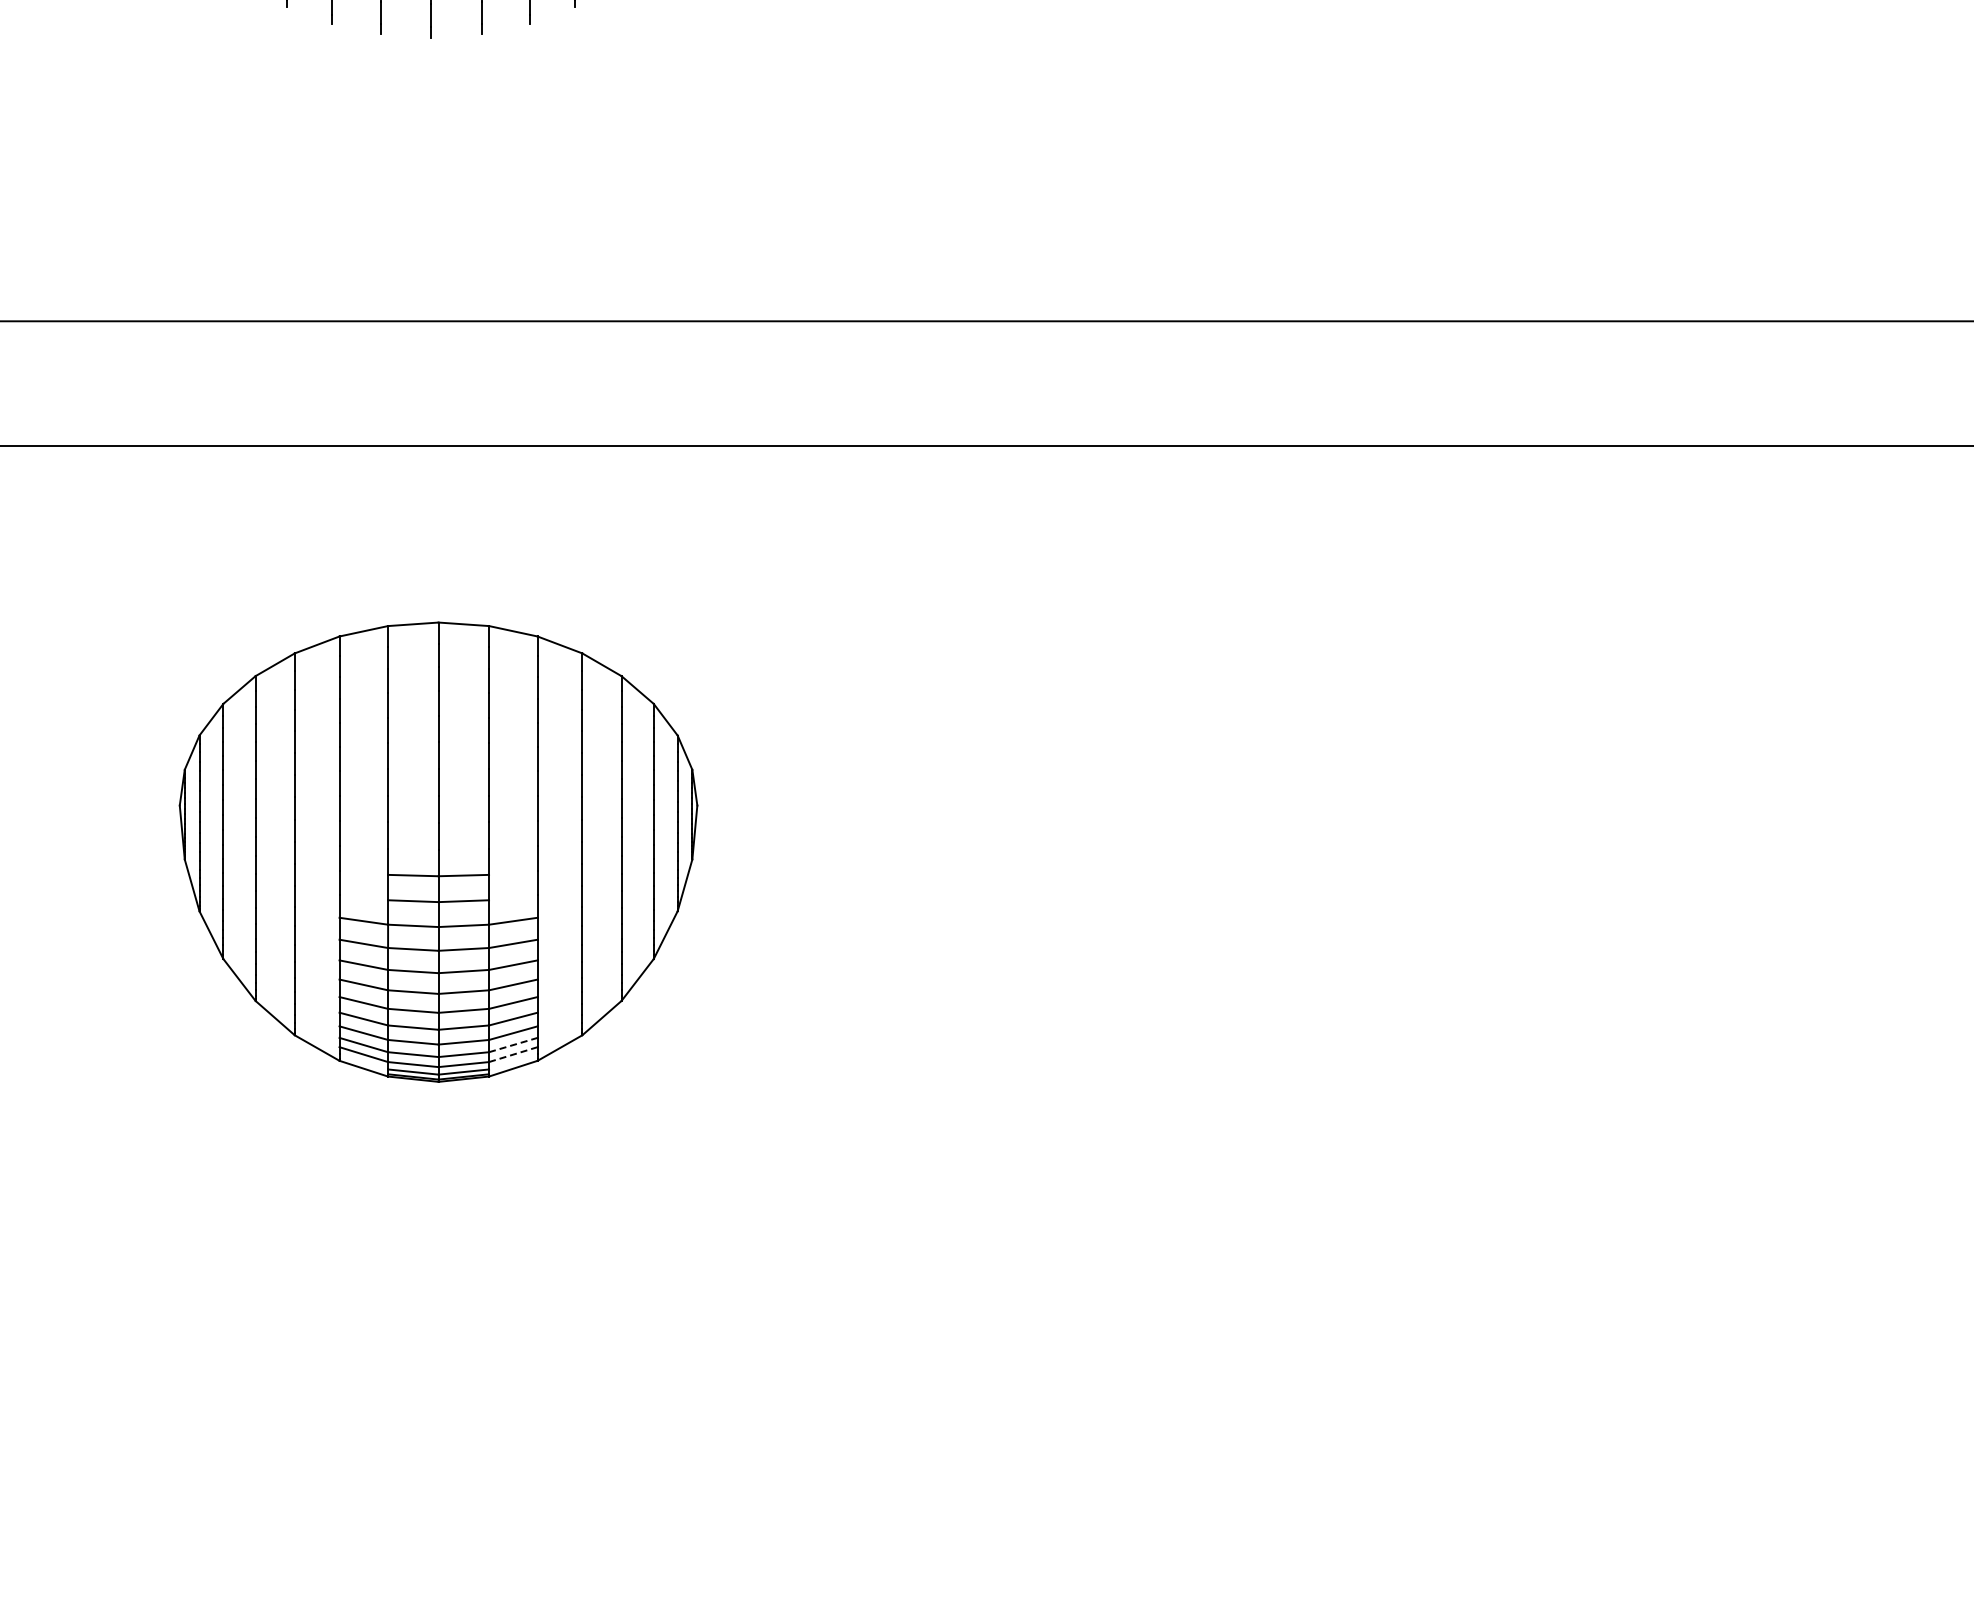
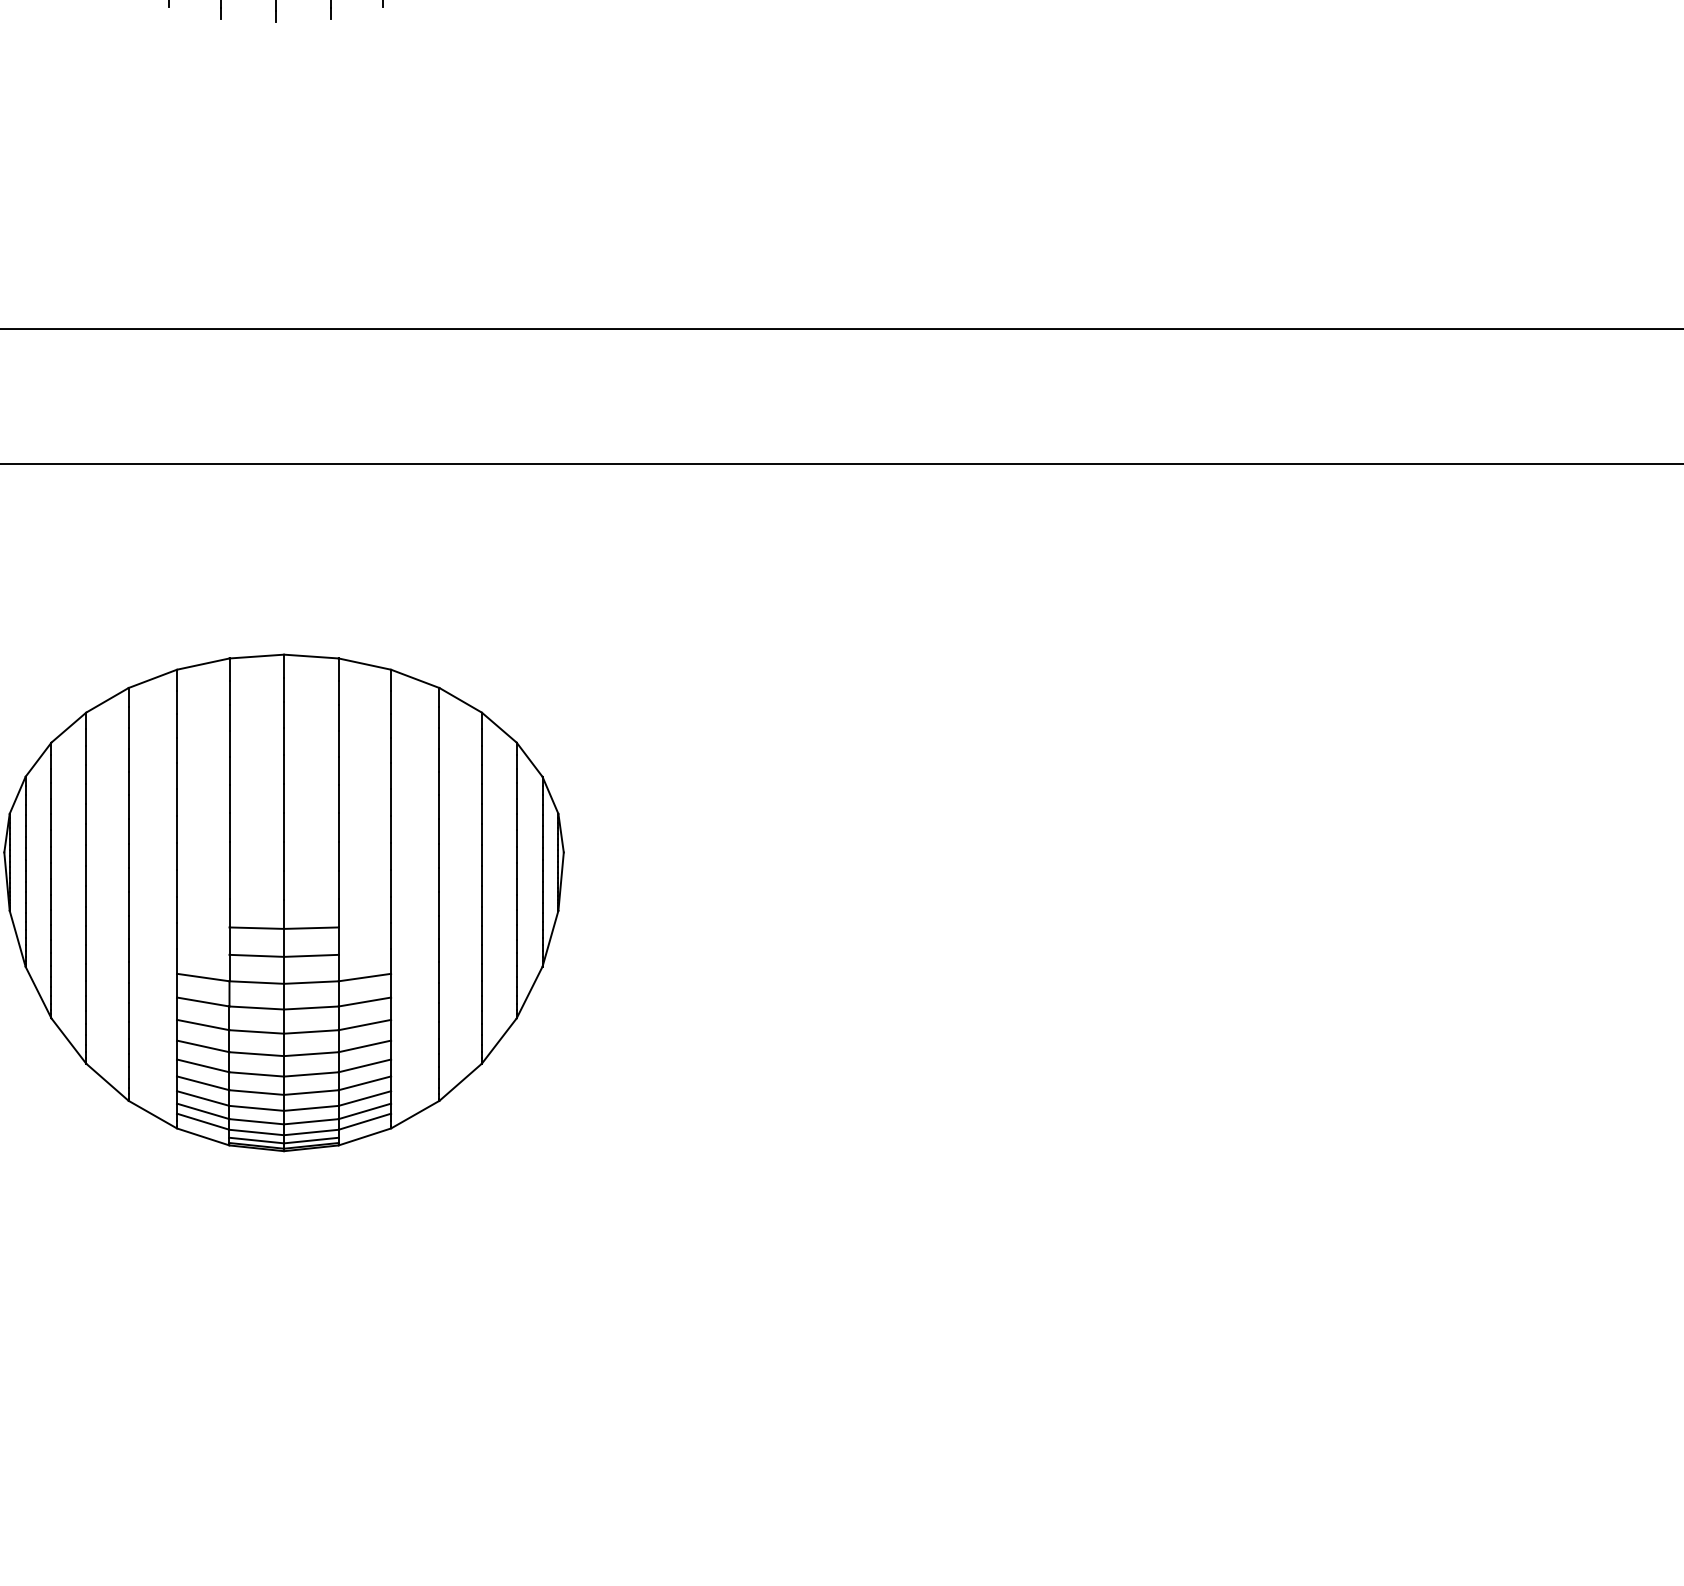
line: (513, 1044) -> (365, 1110), dashed -> solid
line: (513, 1054) -> (365, 1121), dashed -> solid

